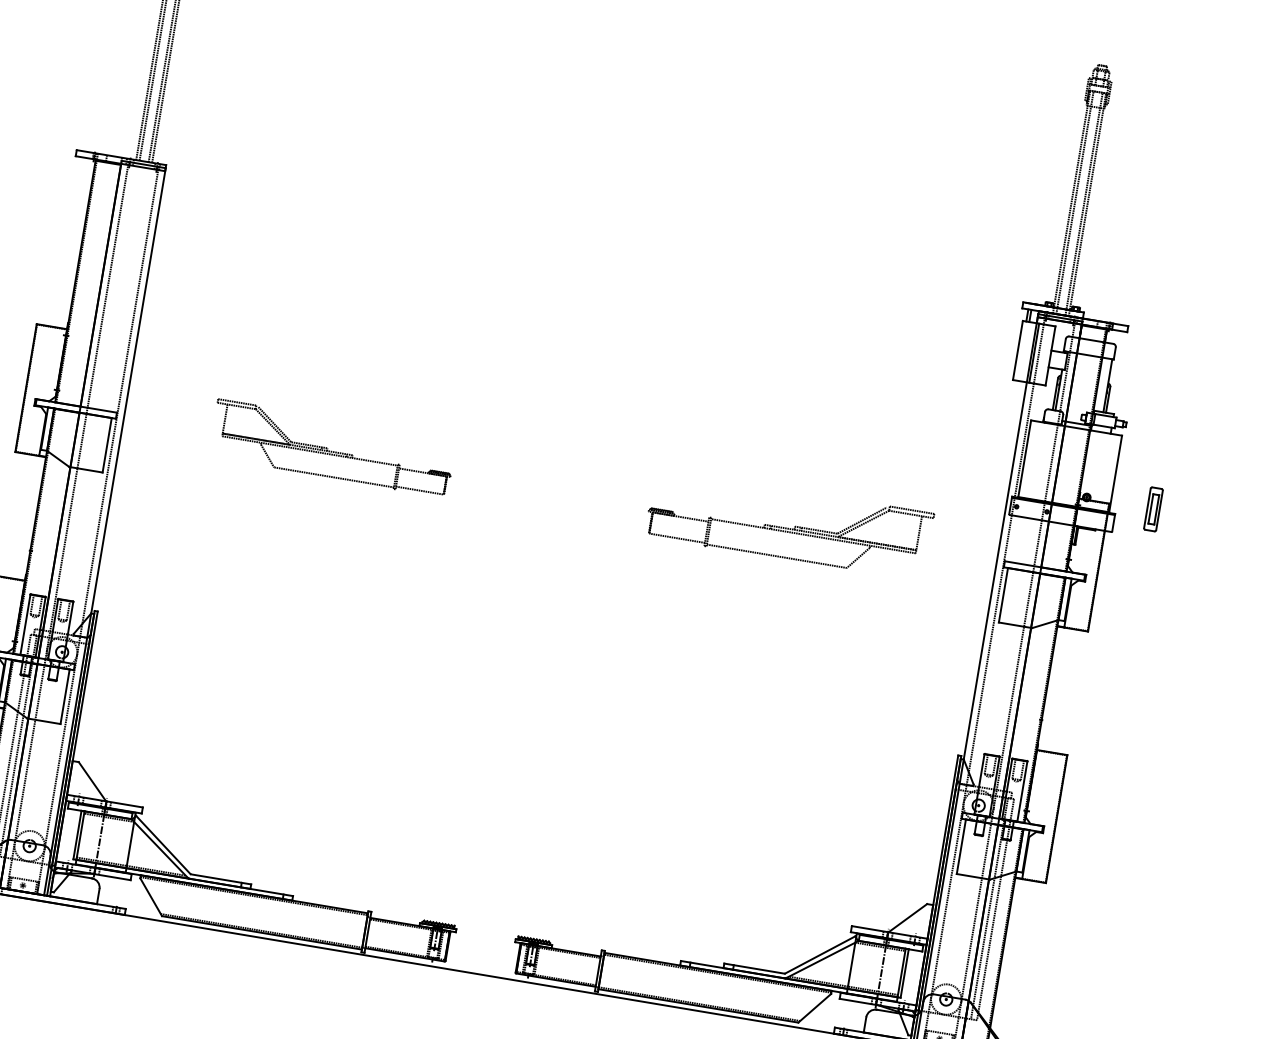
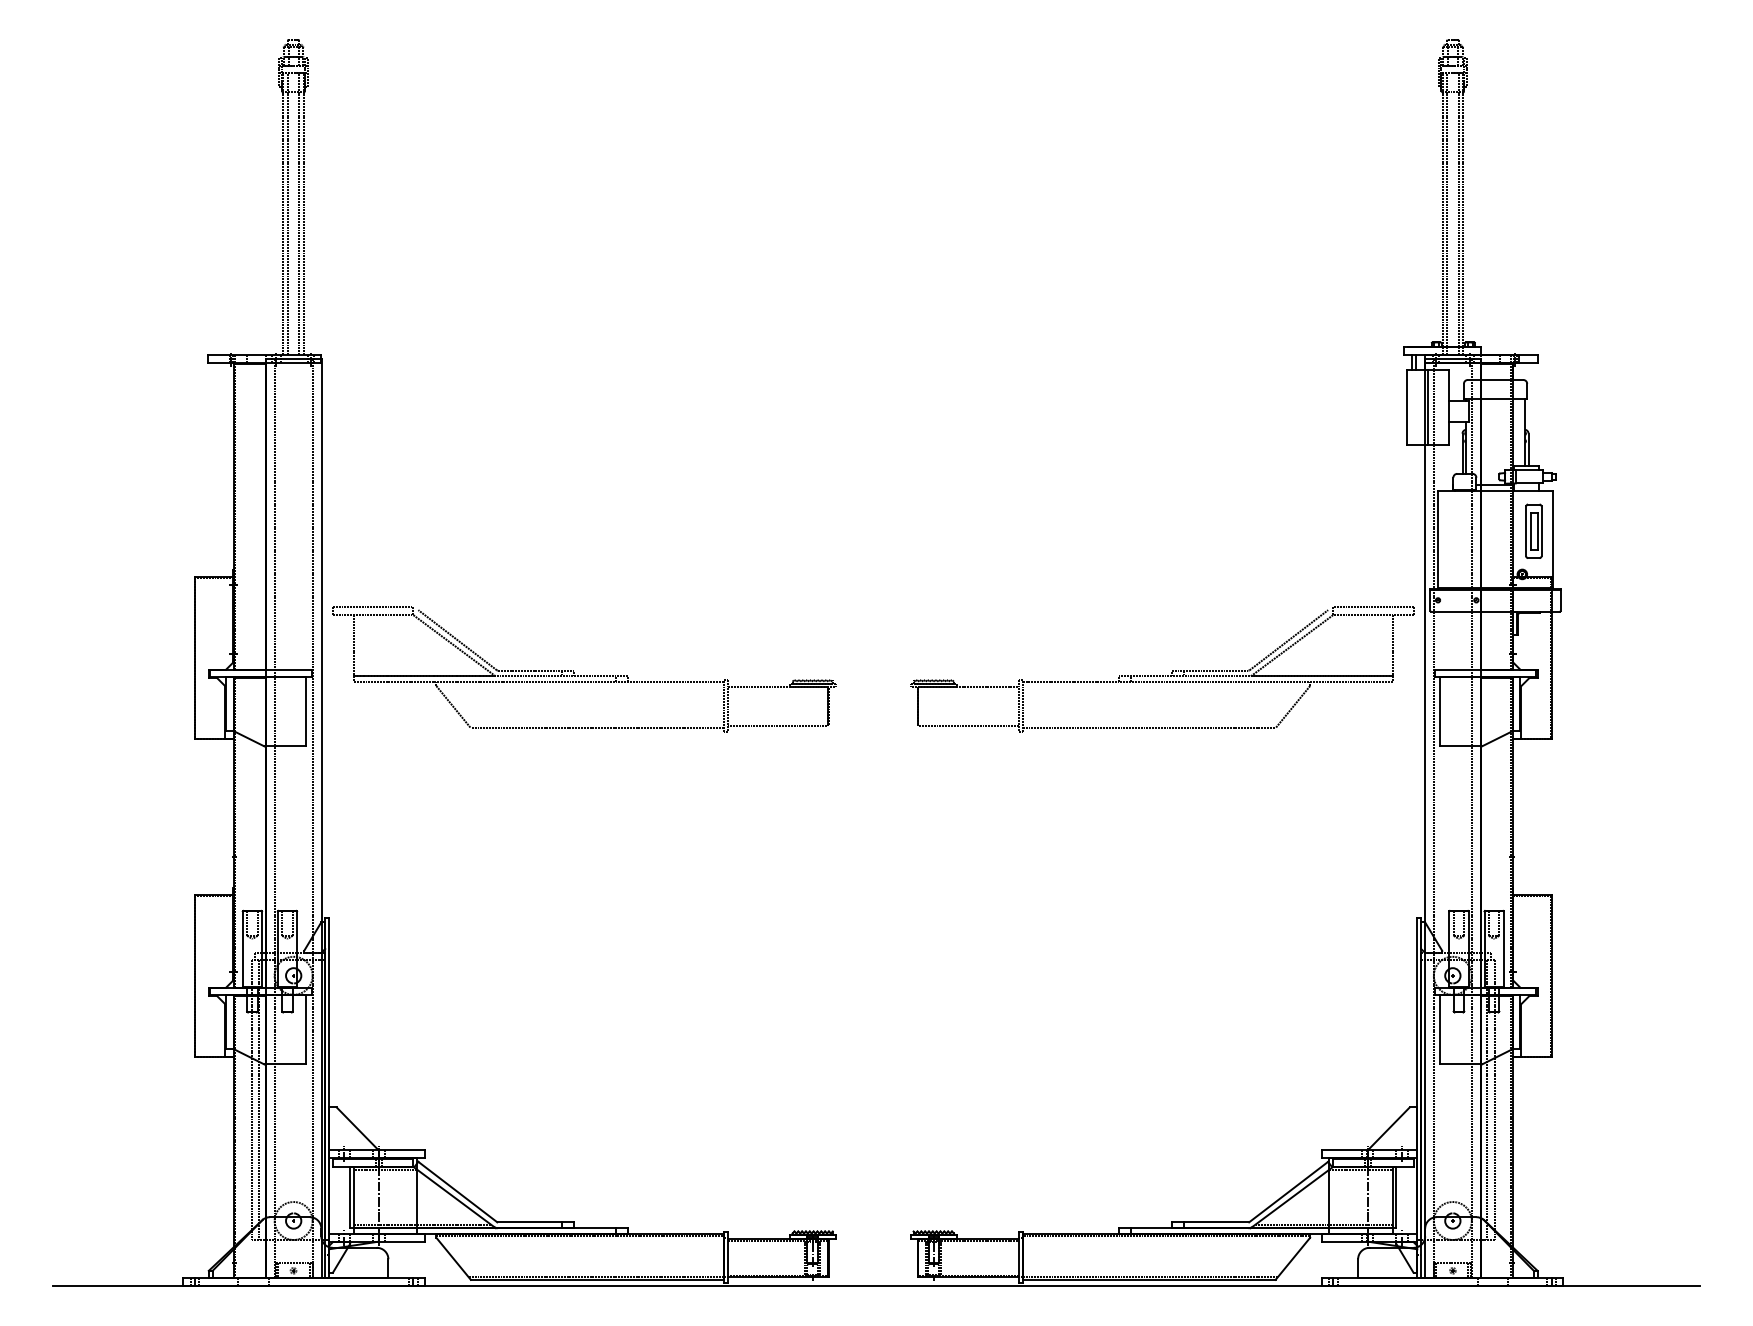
part: (332, 448) -> (584, 669), size x1.67
part: (1153, 508) -> (1533, 530), moved
part: (789, 525) -> (1162, 669), size x1.43

